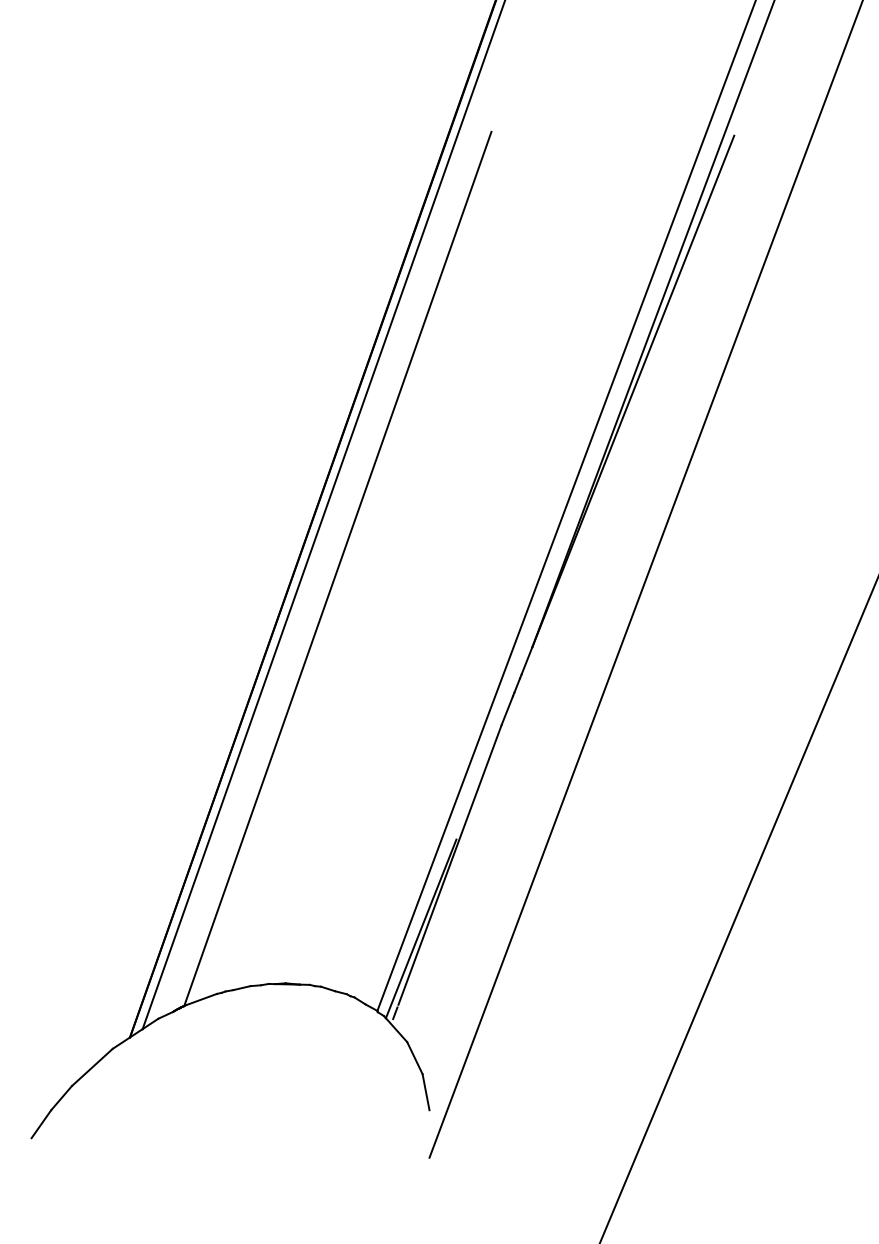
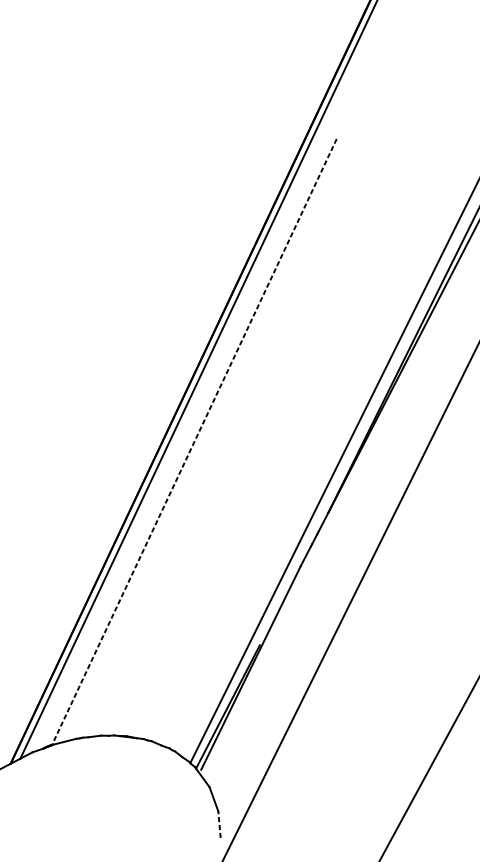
line: (337, 569) -> (194, 442), solid -> dashed
line: (425, 1091) -> (219, 824), solid -> dashed

